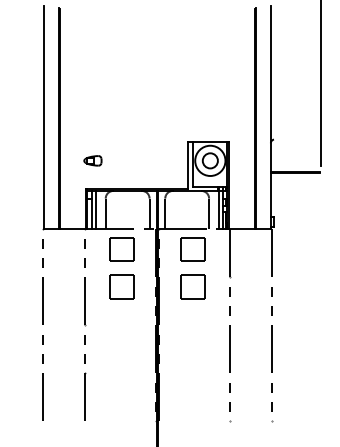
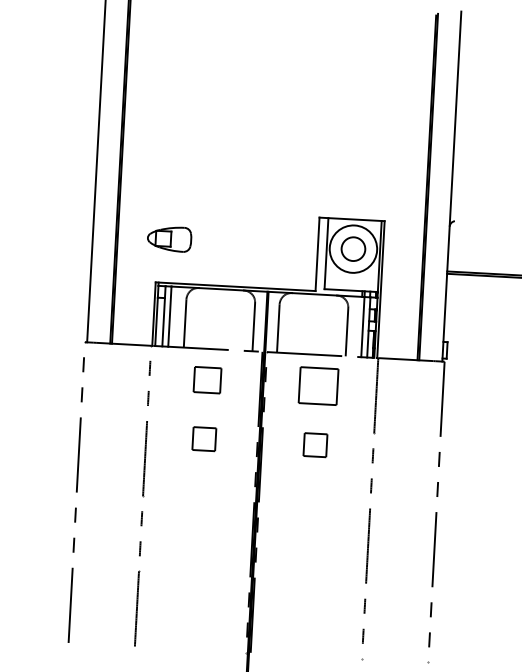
part: (92, 160) -> (168, 238), size x1.6
part: (121, 249) -> (206, 380), size x0.7
part: (121, 286) -> (203, 438), size x0.6
part: (192, 286) -> (314, 444), size x0.6

